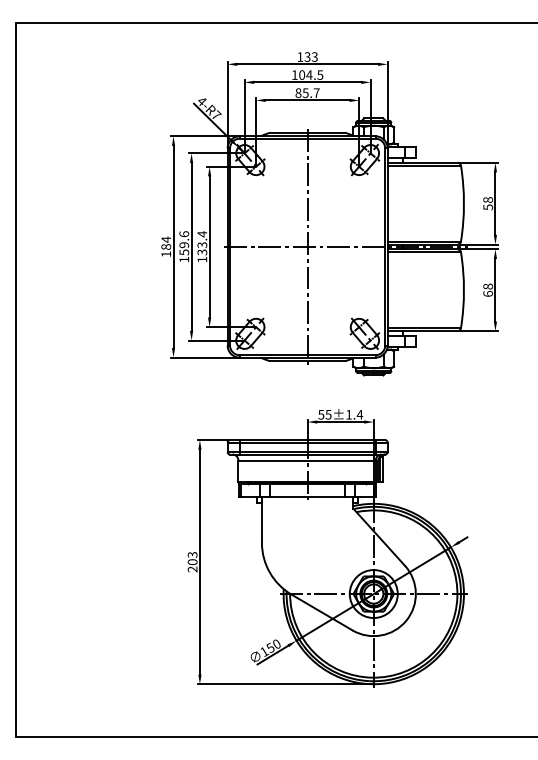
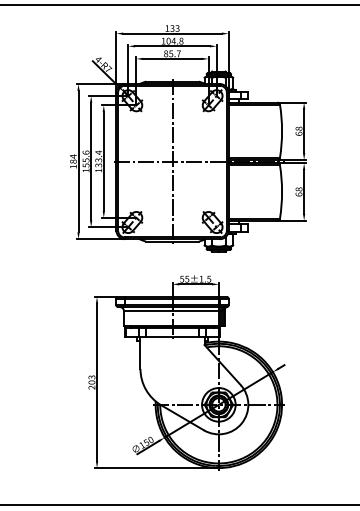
text: (320, 74) -> (181, 40), 104.5 -> 104.8
text: (487, 207) -> (298, 133), 58 -> 68
text: (184, 245) -> (86, 160), 159.6 -> 155.6
text: (359, 414) -> (208, 279), 55±1.4 -> 55±1.5

